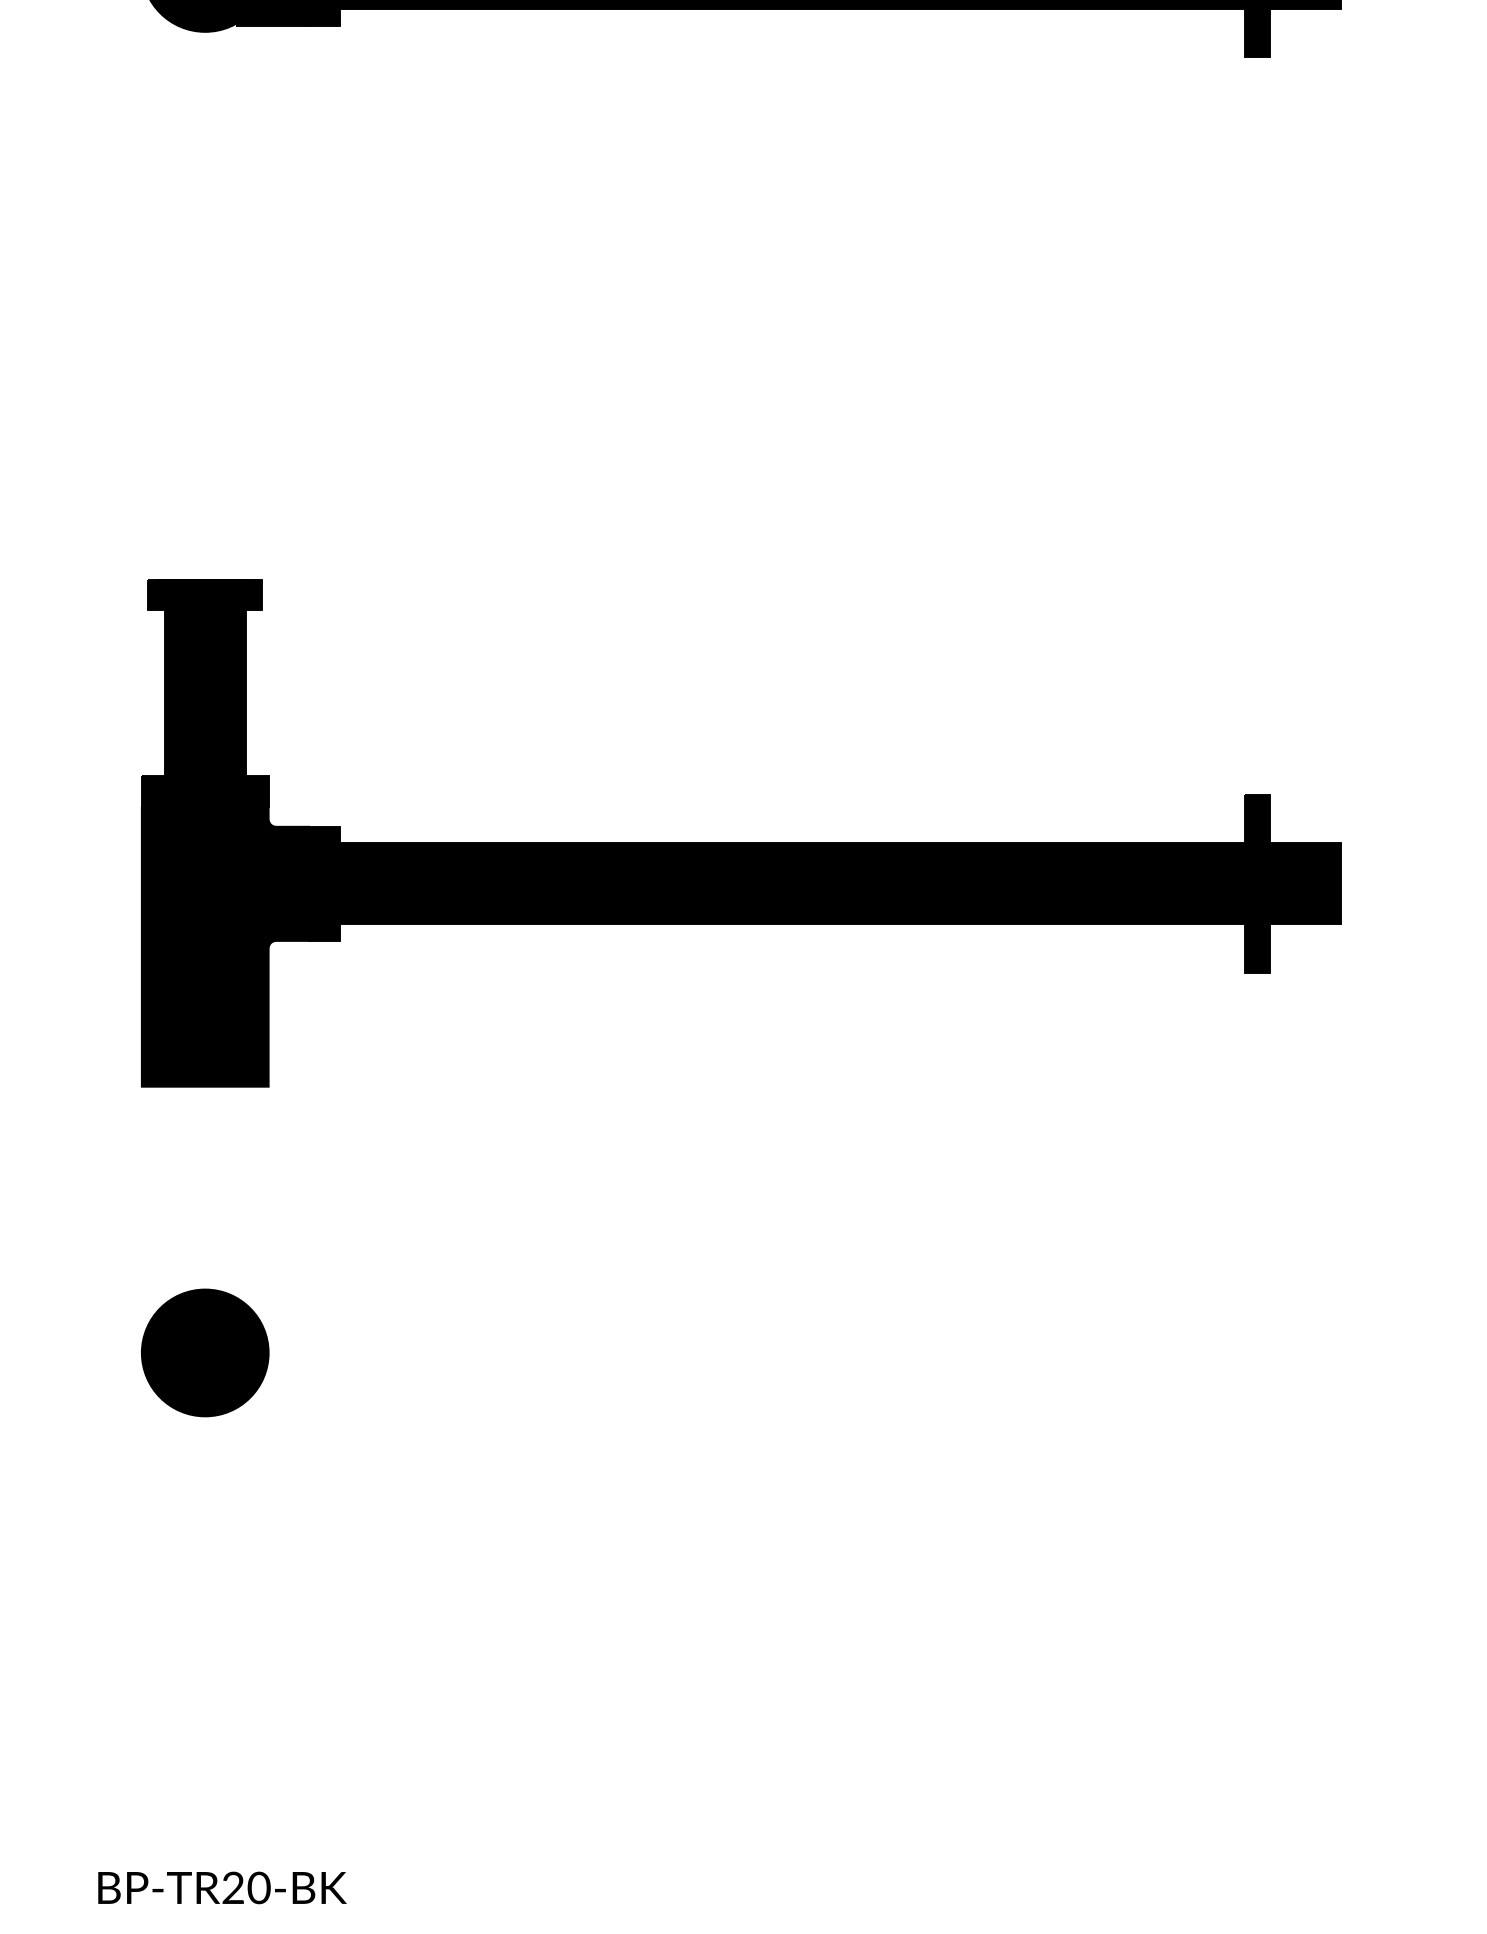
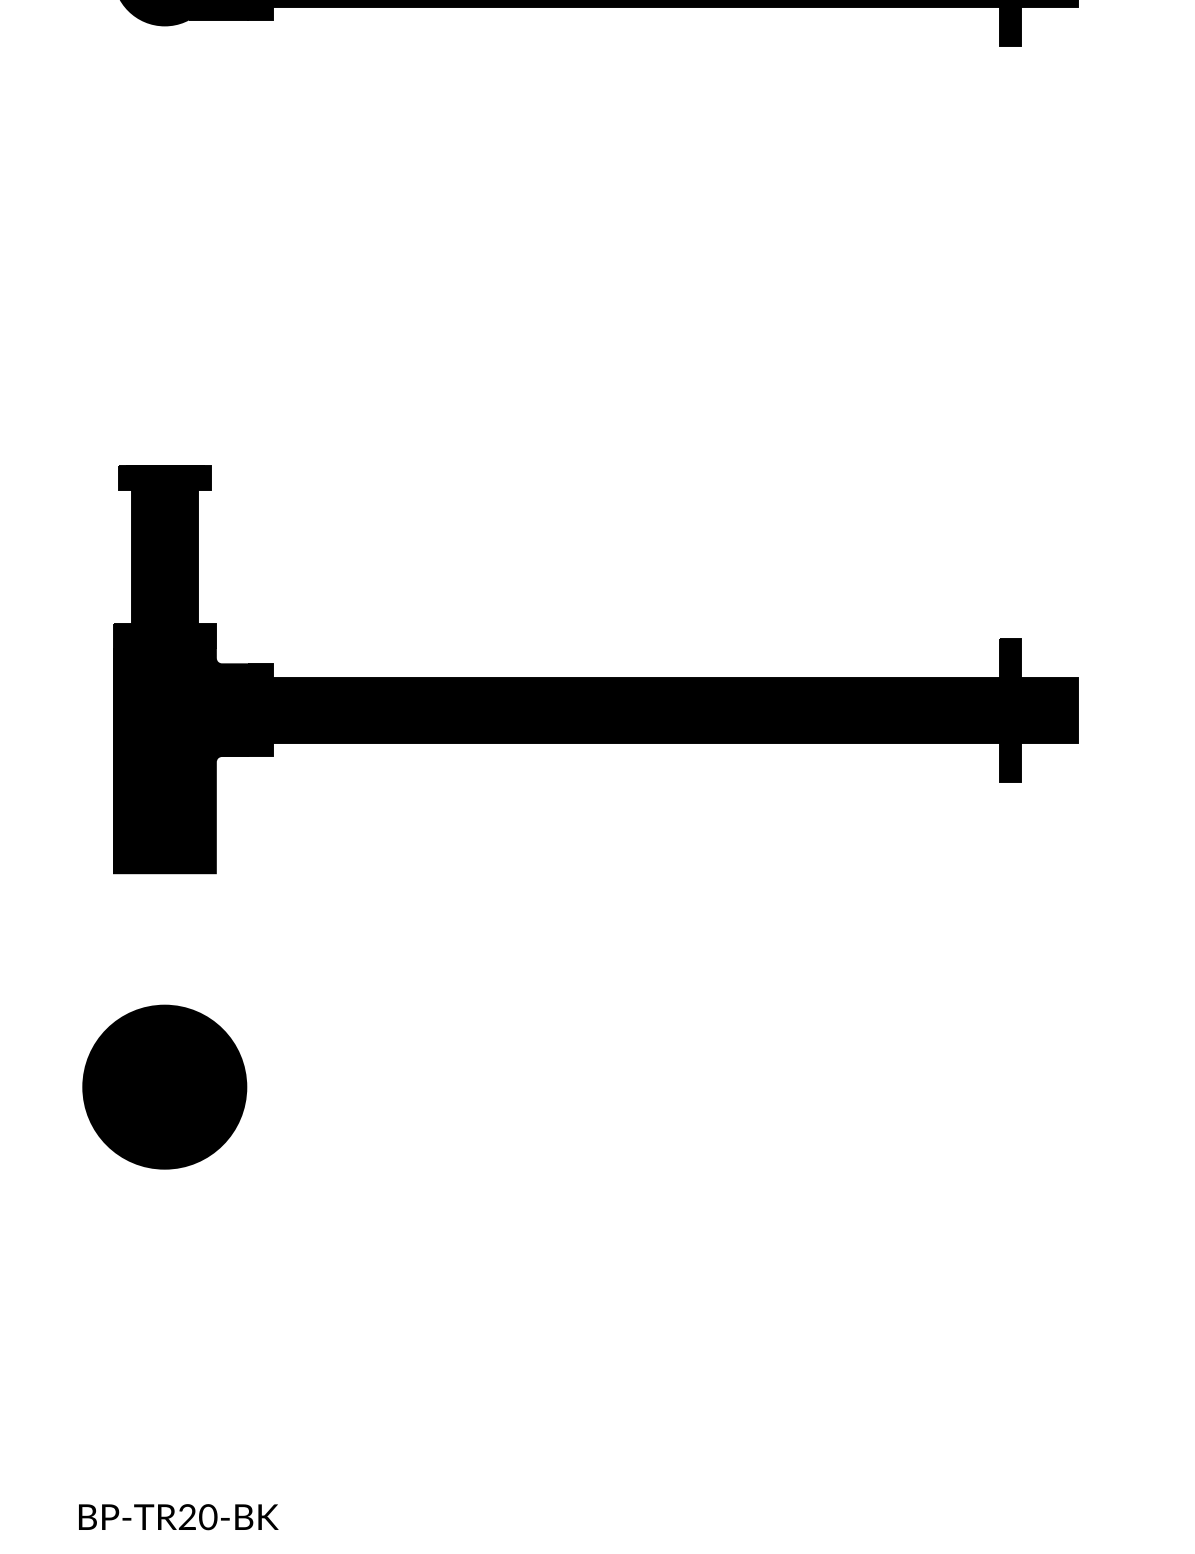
part: (205, 1352) -> (165, 1086), size x1.6

